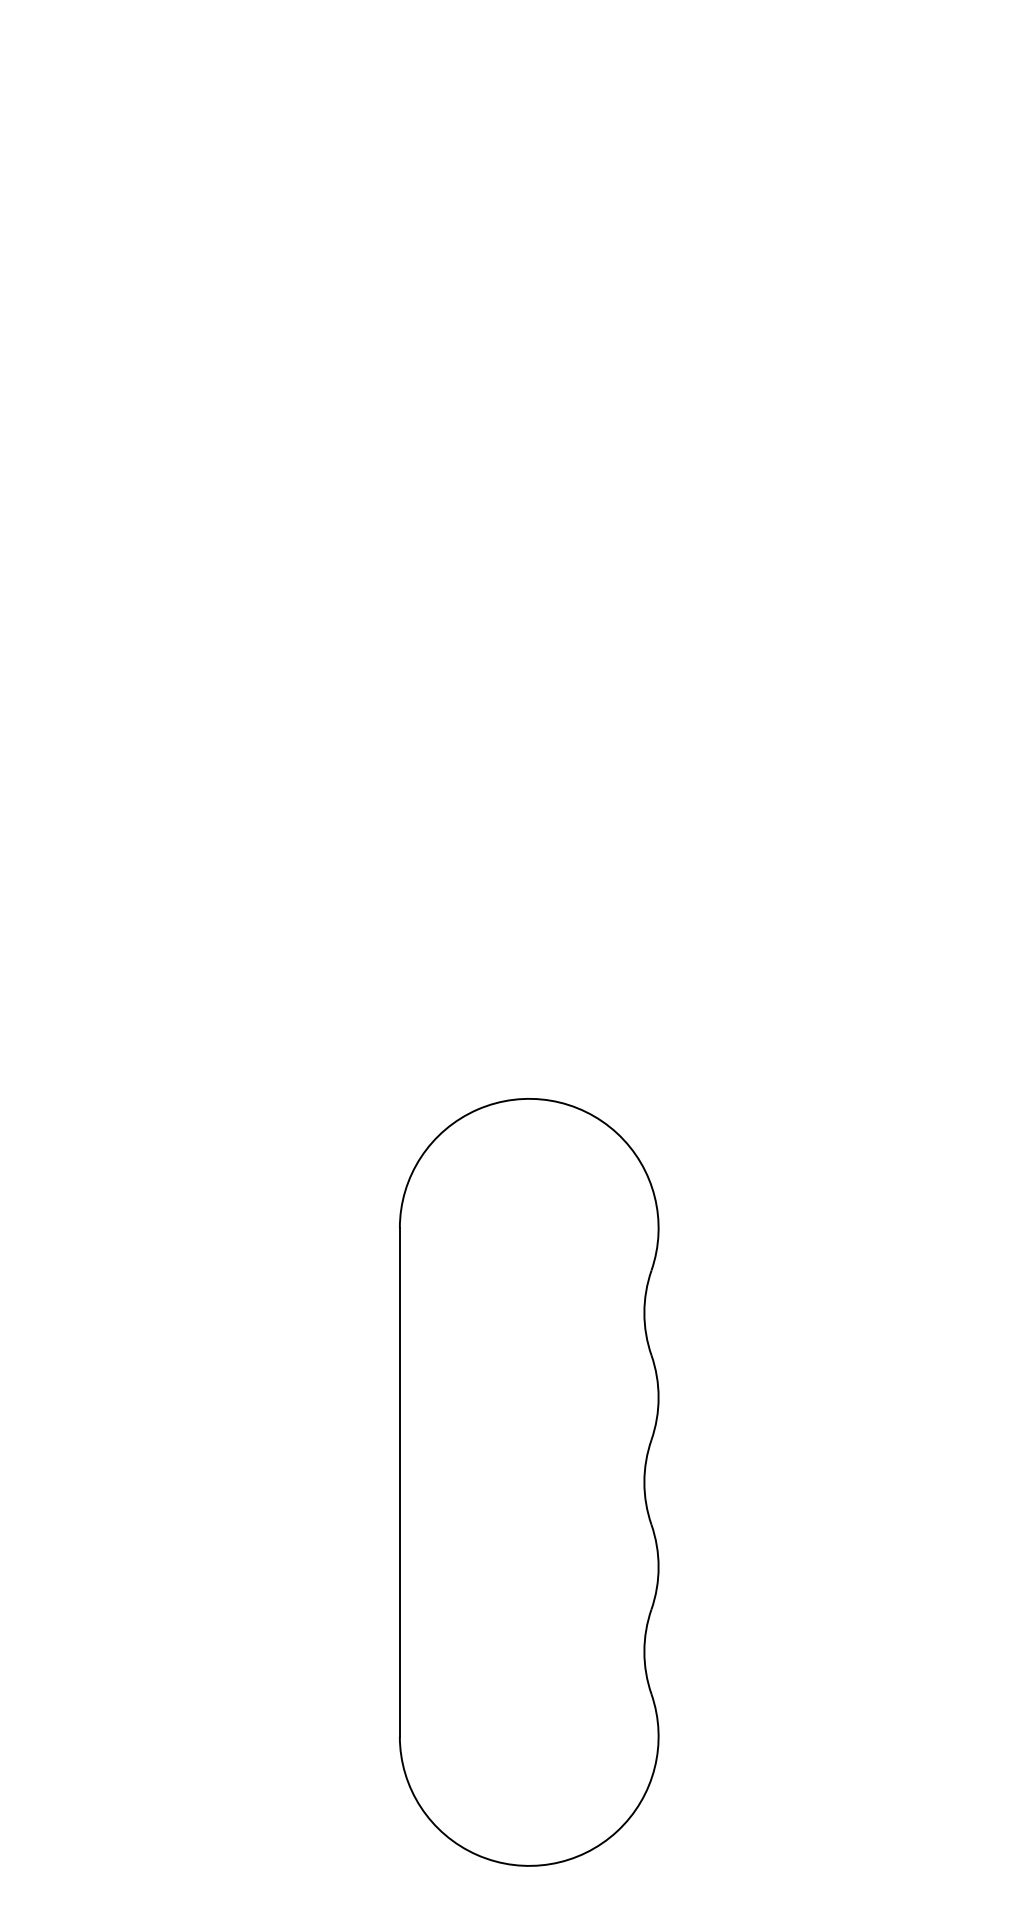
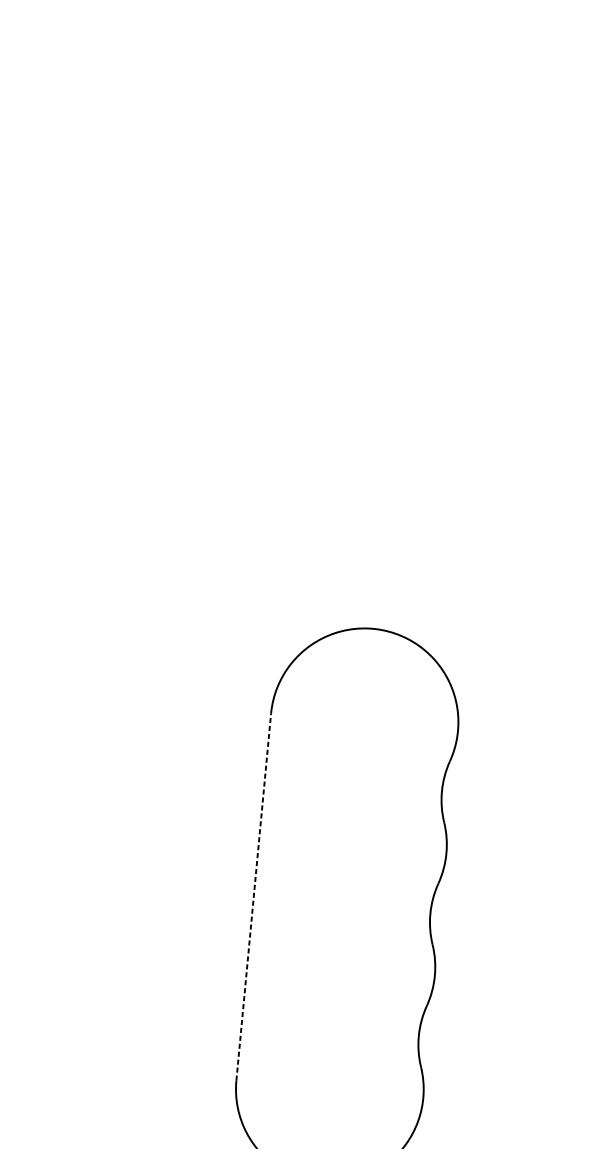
line: (399, 1481) -> (253, 896), solid -> dashed

